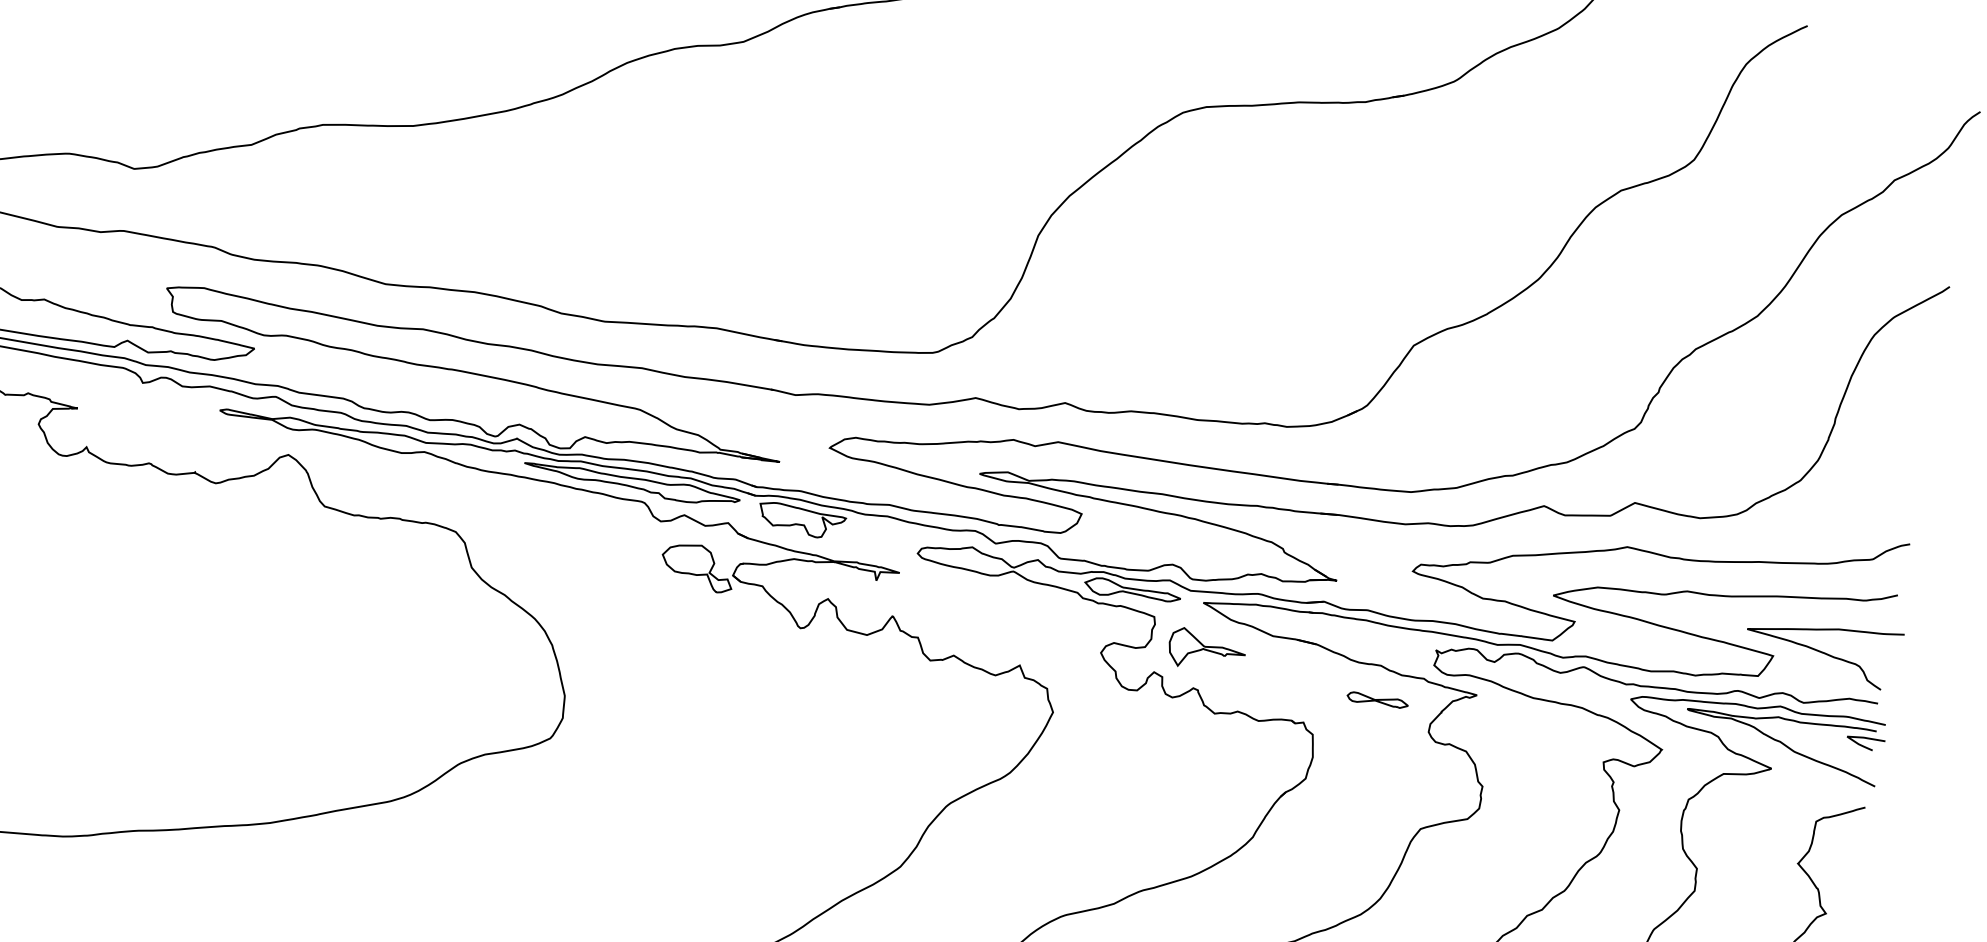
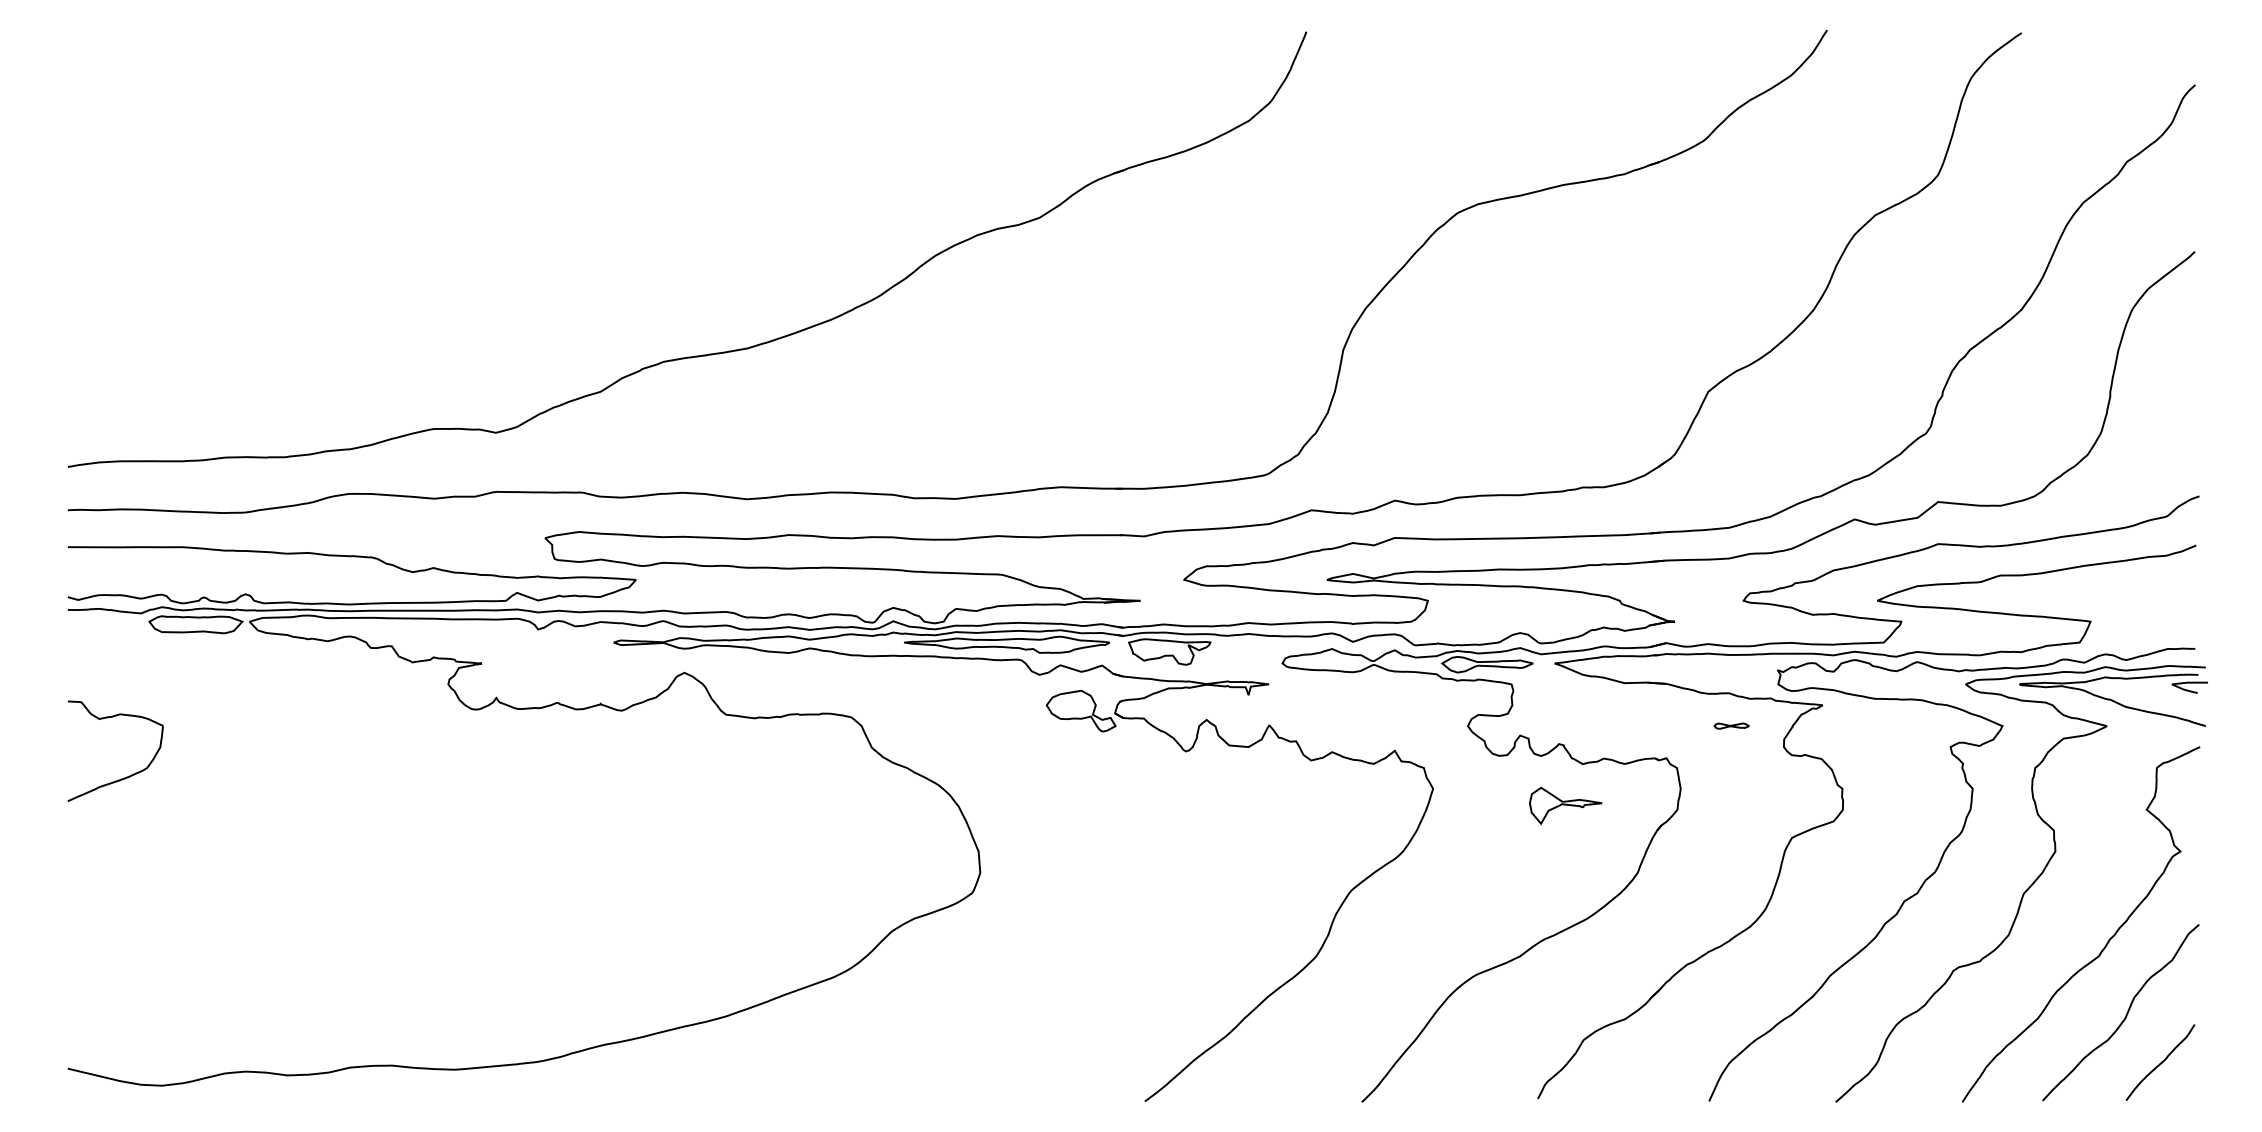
part: (1206, 650) -> (1565, 805), moved
curve: (1822, 651) -> (2135, 609), removed
part: (1377, 699) -> (1731, 725), size x0.6

